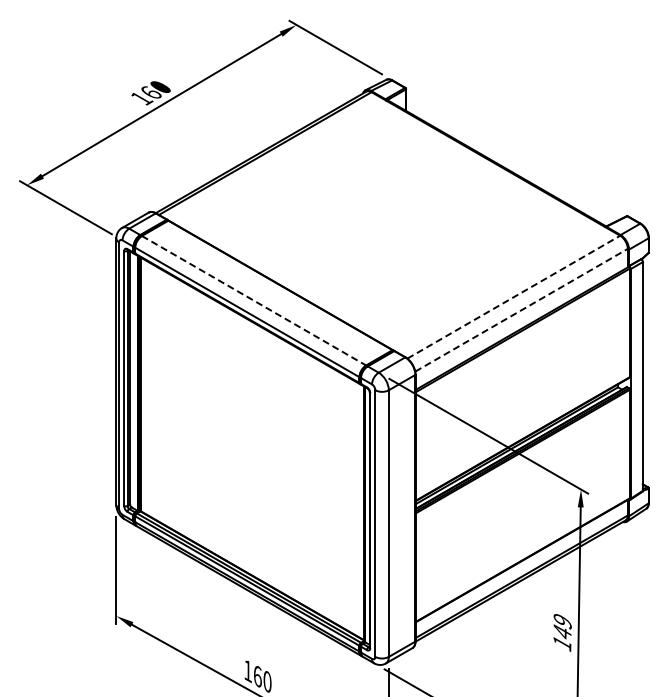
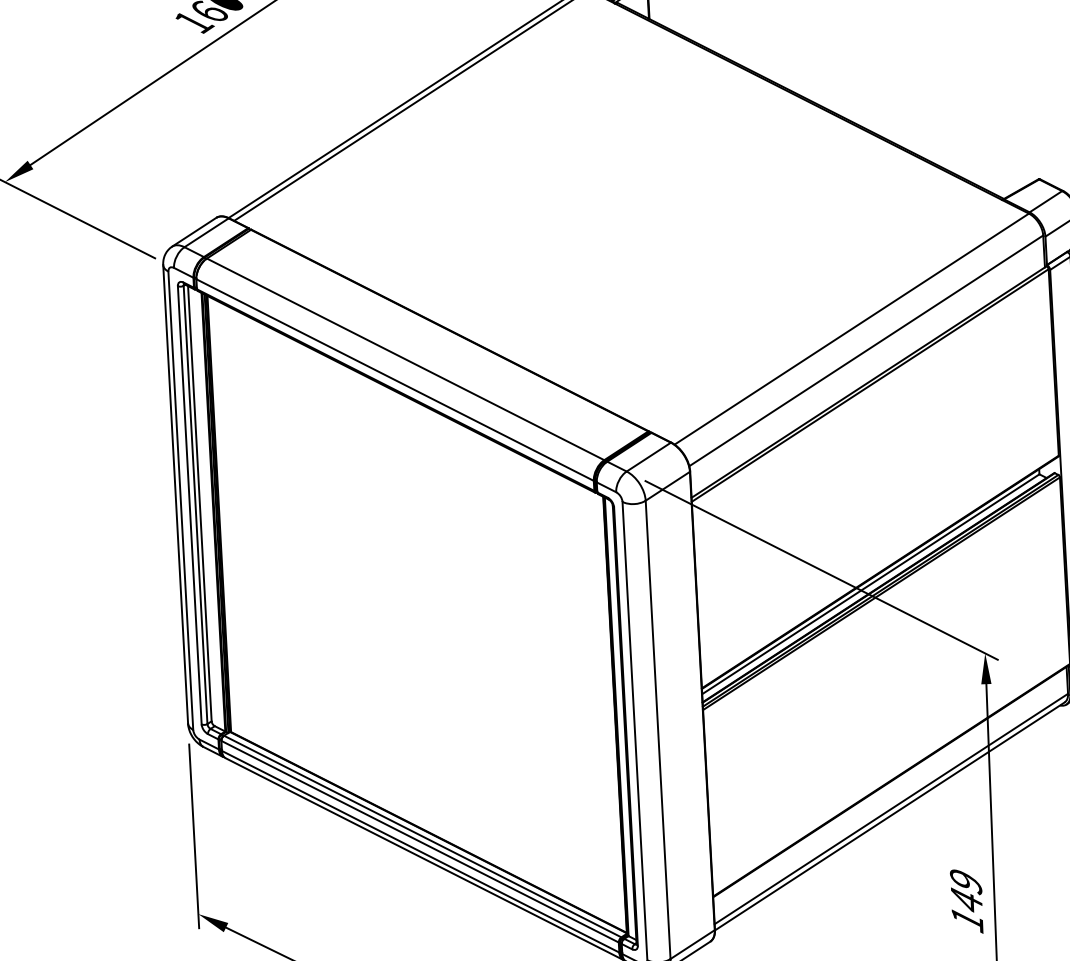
line: (513, 297) -> (851, 329), dashed -> solid
line: (254, 300) -> (406, 358), dashed -> solid
line: (521, 310) -> (866, 351), dashed -> solid

